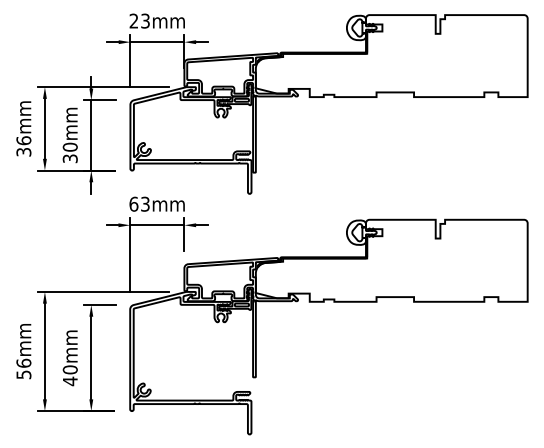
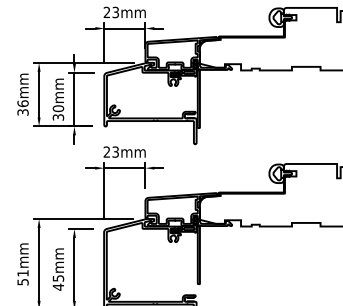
text: (133, 203) -> (106, 151), 63mm -> 23mm
text: (23, 362) -> (22, 272), 56mm -> 51mm
text: (69, 369) -> (57, 278), 40mm -> 45mm

